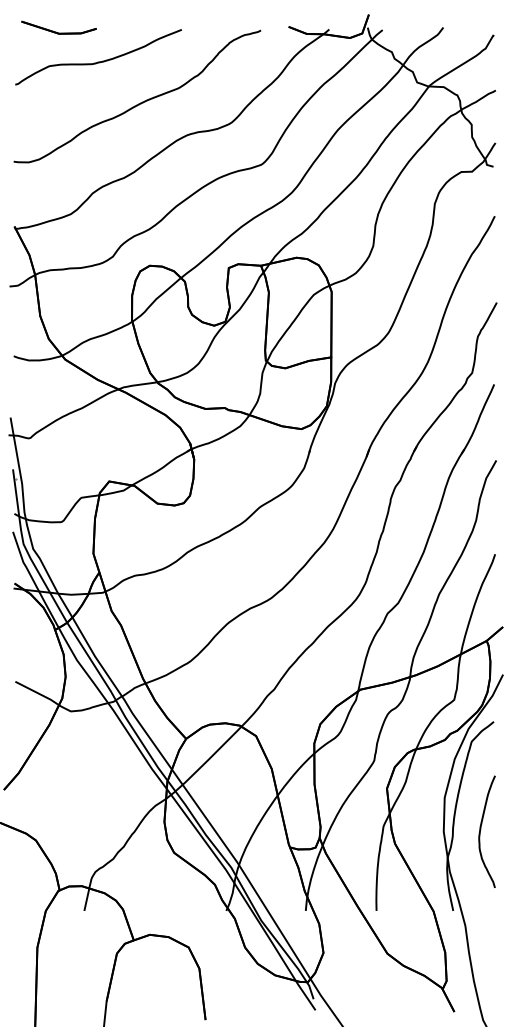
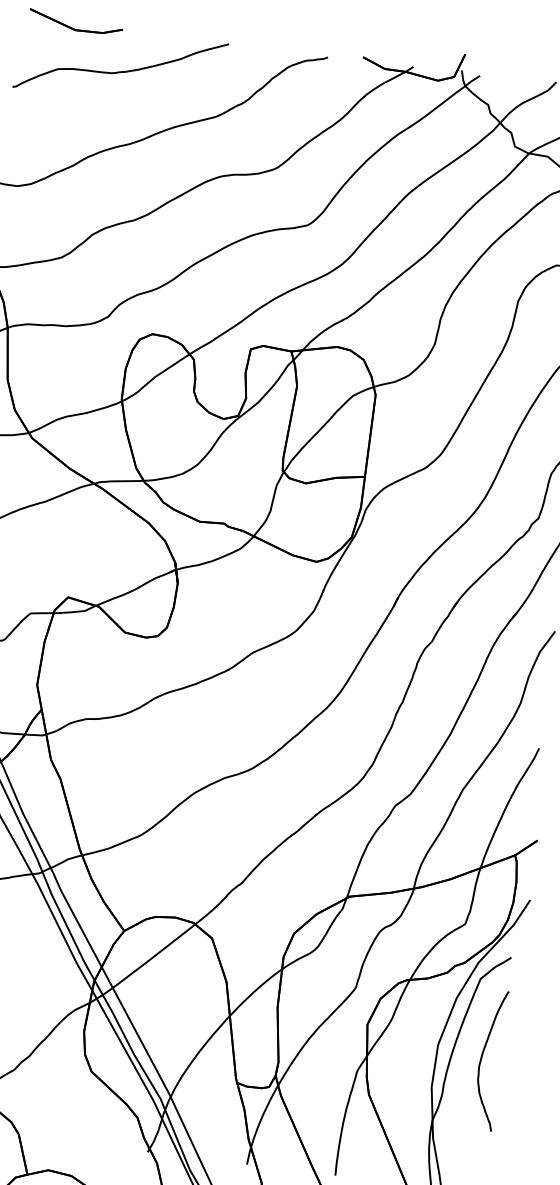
curve: (481, 829) -> (483, 1056), moved

